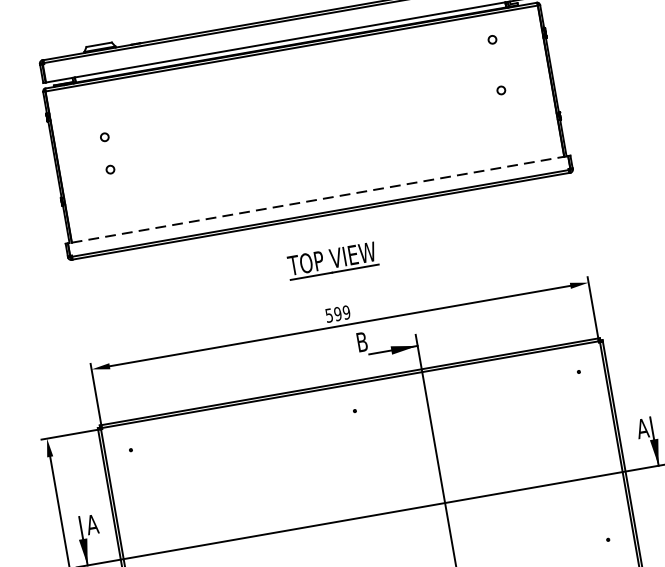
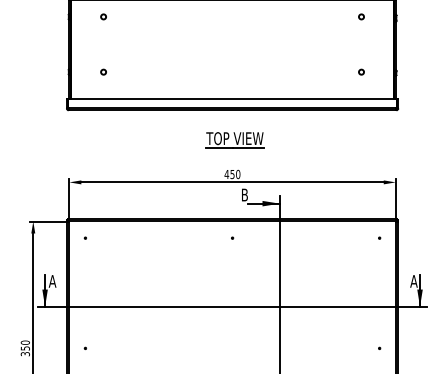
circle: (501, 89) -> (361, 71), moved
circle: (104, 136) -> (103, 16), moved
circle: (110, 168) -> (103, 71), moved
line: (317, 199) -> (232, 99), dashed -> solid
text: (337, 314) -> (232, 174), 599 -> 450

